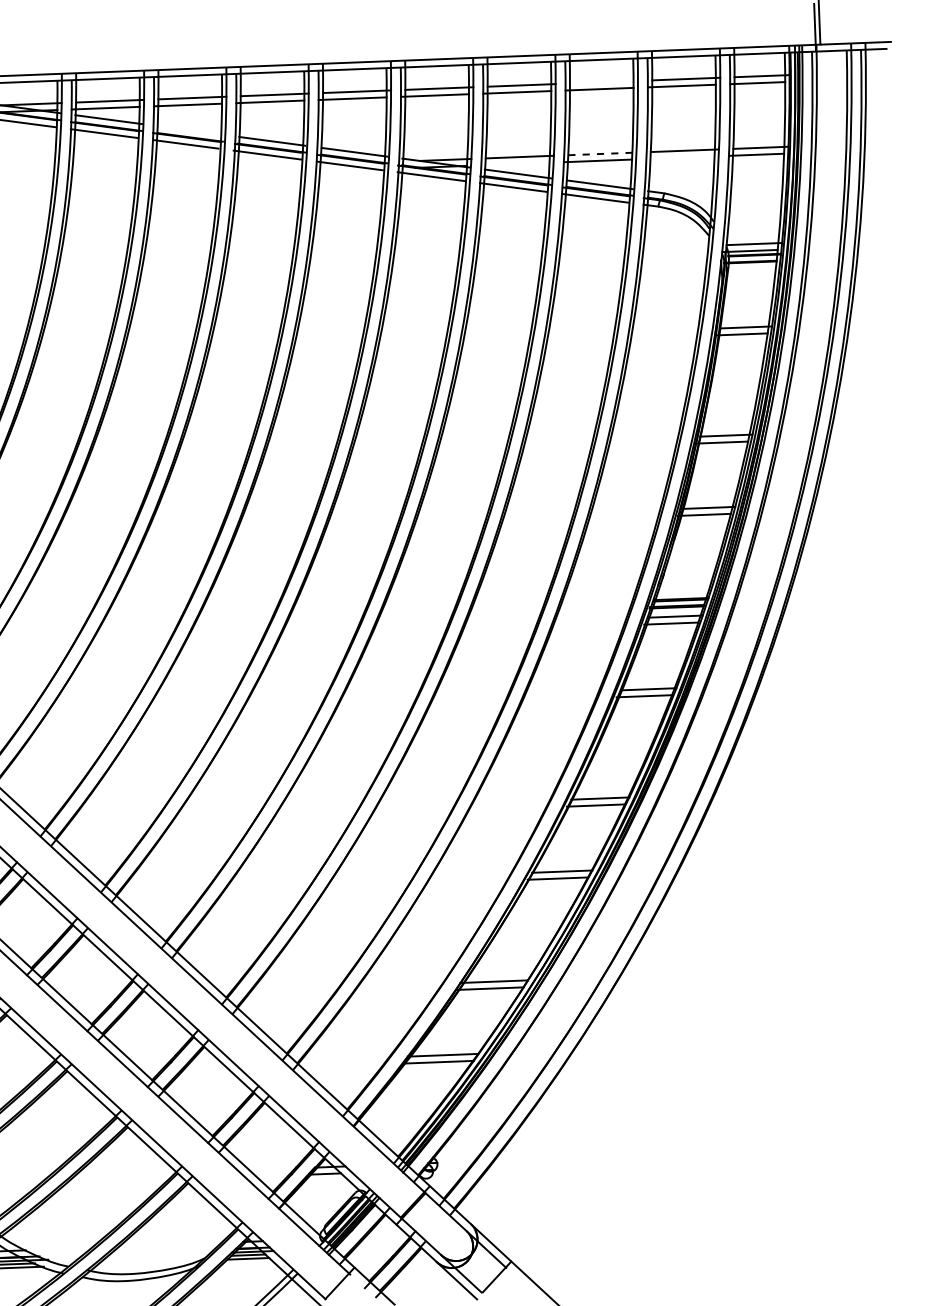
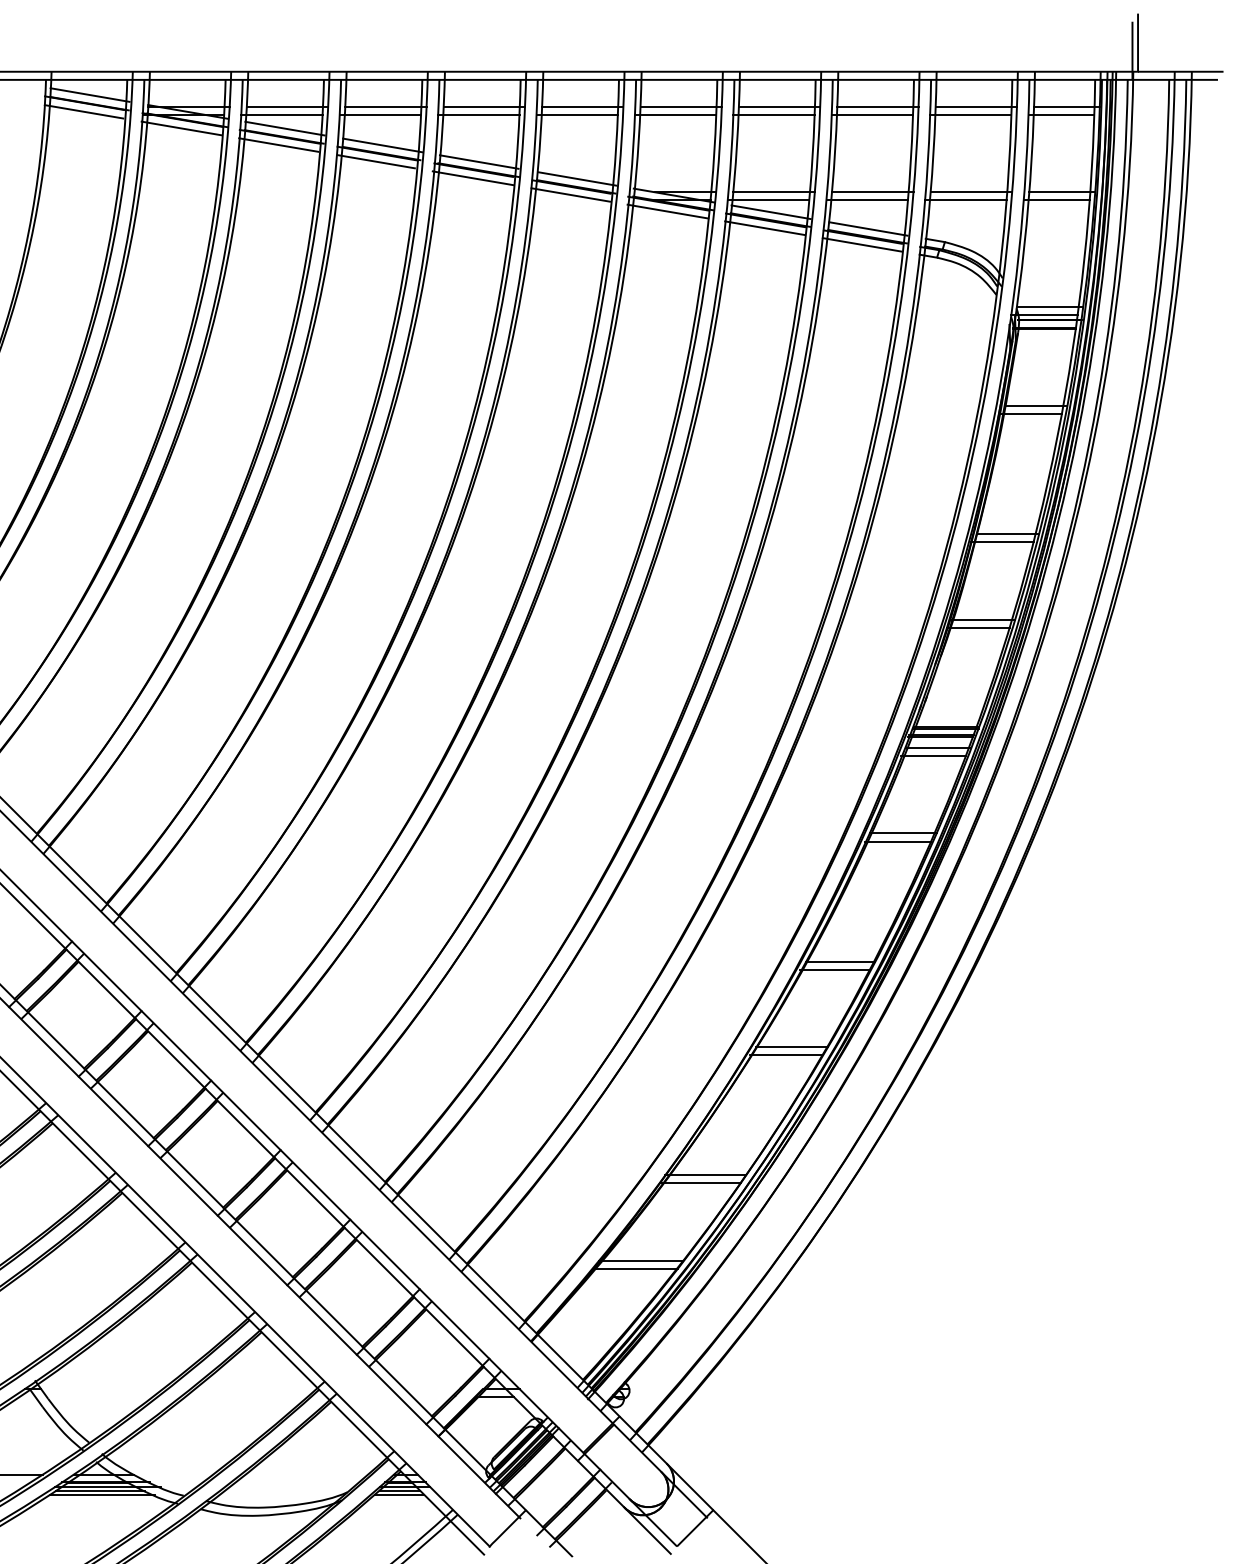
line: (603, 82) -> (877, 106), added
line: (190, 130) -> (382, 145), added
line: (602, 154) -> (872, 192), dashed -> solid
line: (680, 157) -> (965, 200), added
line: (515, 164) -> (768, 200), added

